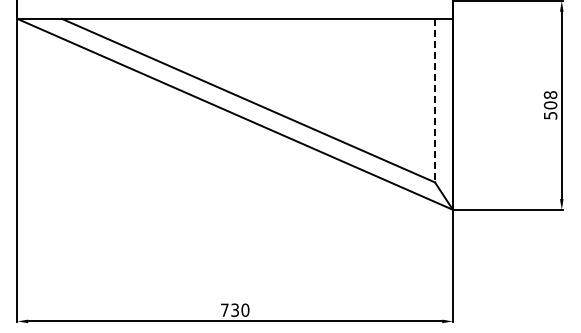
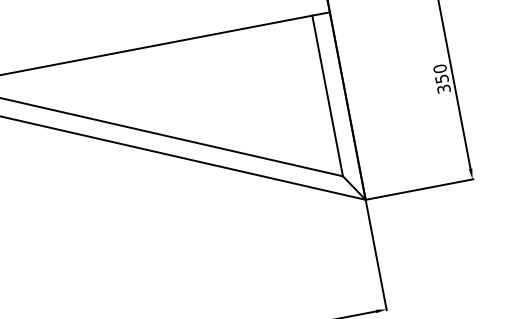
line: (435, 100) -> (328, 95), dashed -> solid
text: (550, 105) -> (441, 79), 508 -> 350

